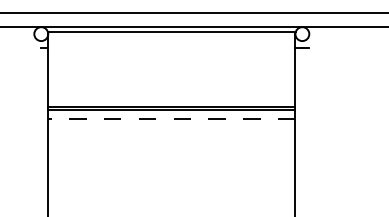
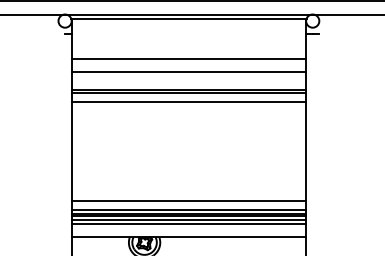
line: (171, 74) -> (188, 59), added
line: (171, 88) -> (188, 72), added
line: (171, 119) -> (188, 102), dashed -> solid

